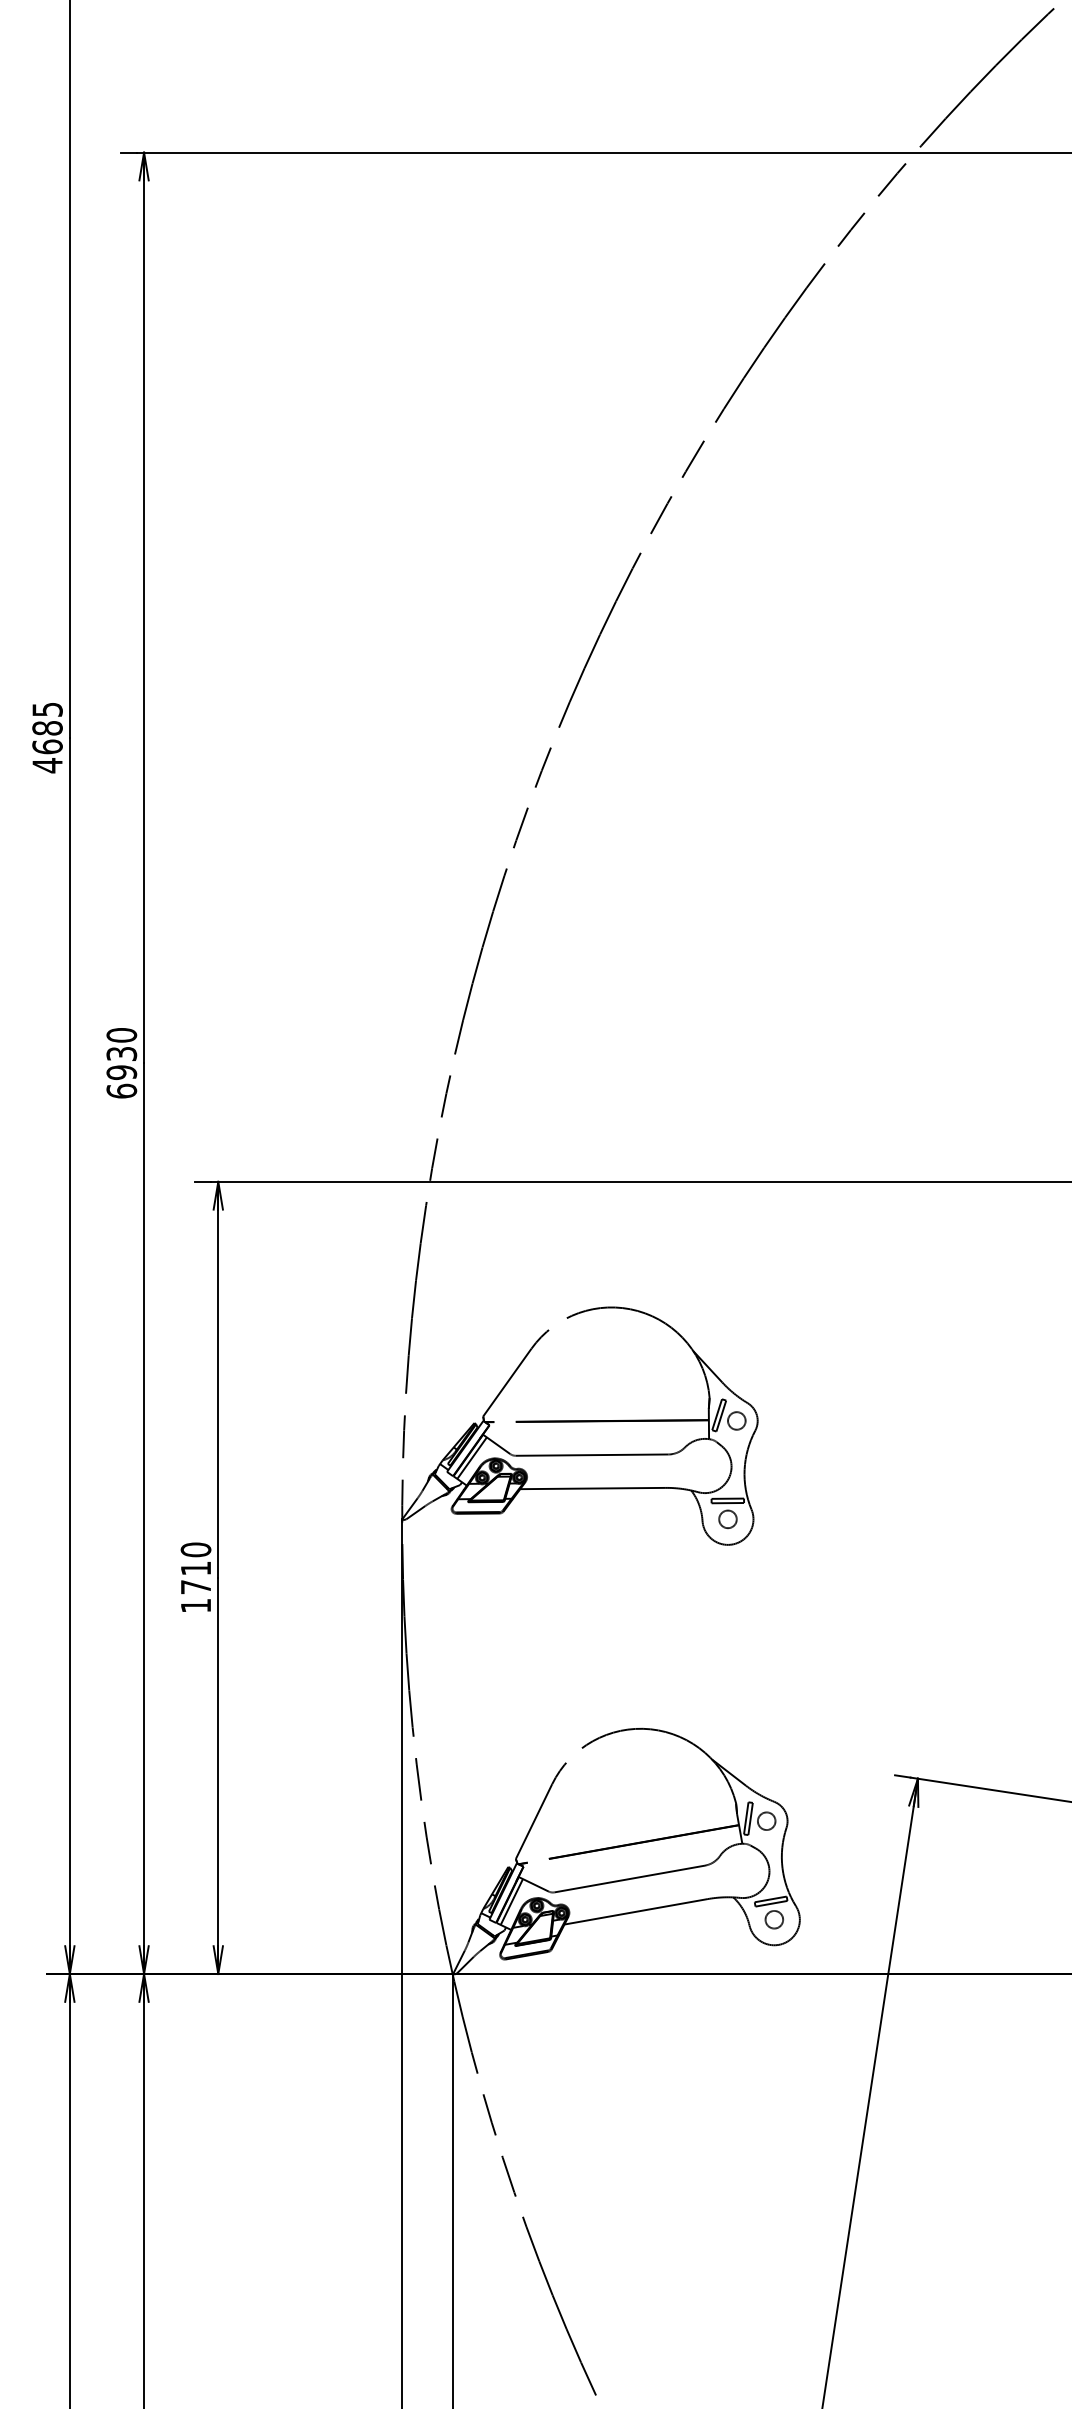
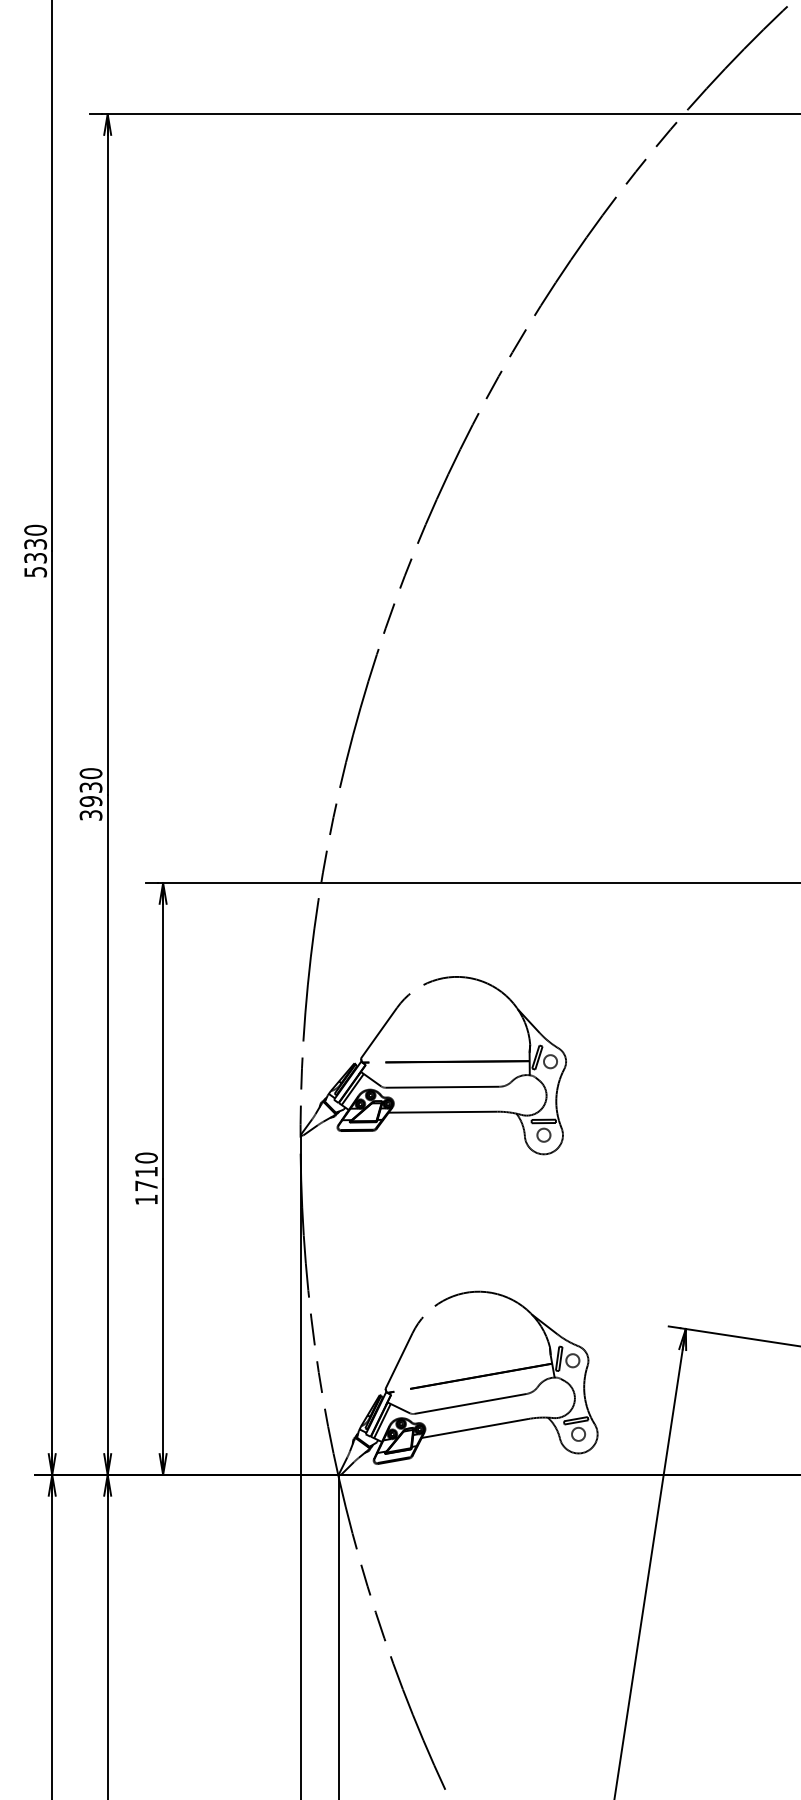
text: (47, 737) -> (35, 551), 4685 -> 5330
text: (121, 1090) -> (90, 814), 6930 -> 3930

